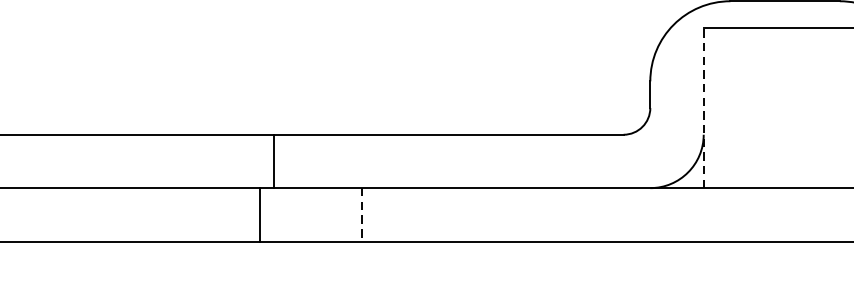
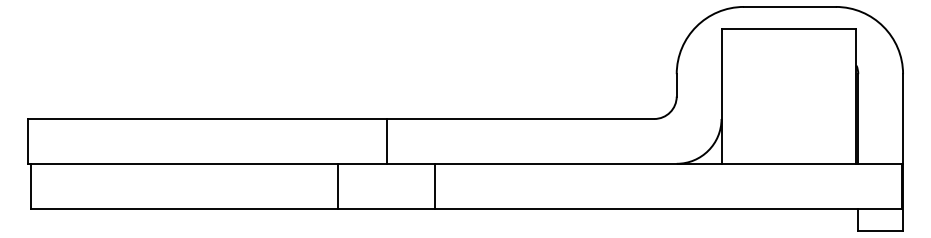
line: (703, 107) -> (721, 96), dashed -> solid
line: (273, 161) -> (386, 141), moved
line: (260, 213) -> (338, 185), moved
line: (361, 215) -> (434, 186), dashed -> solid

